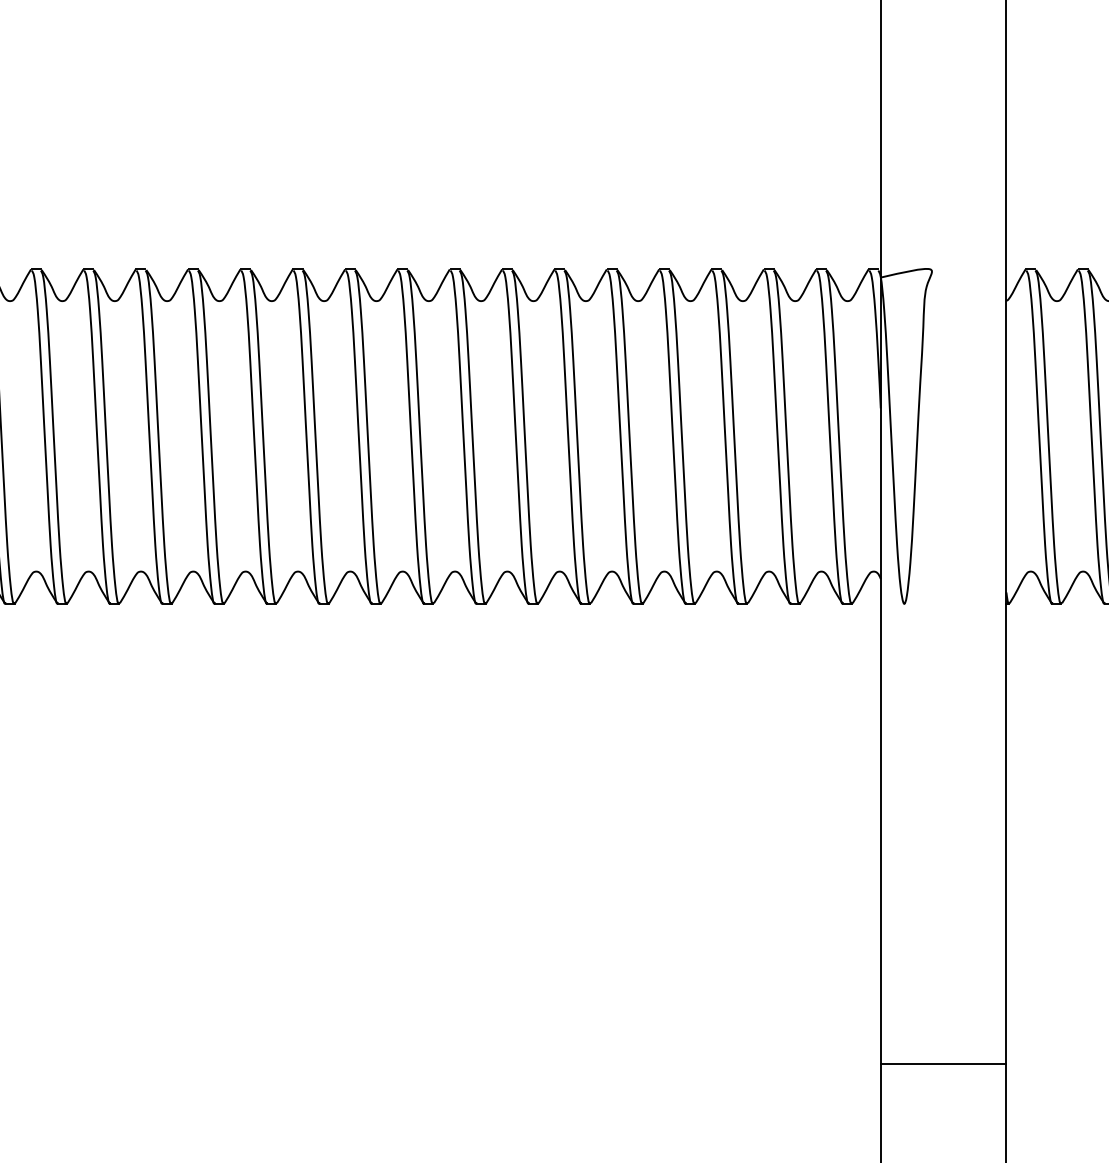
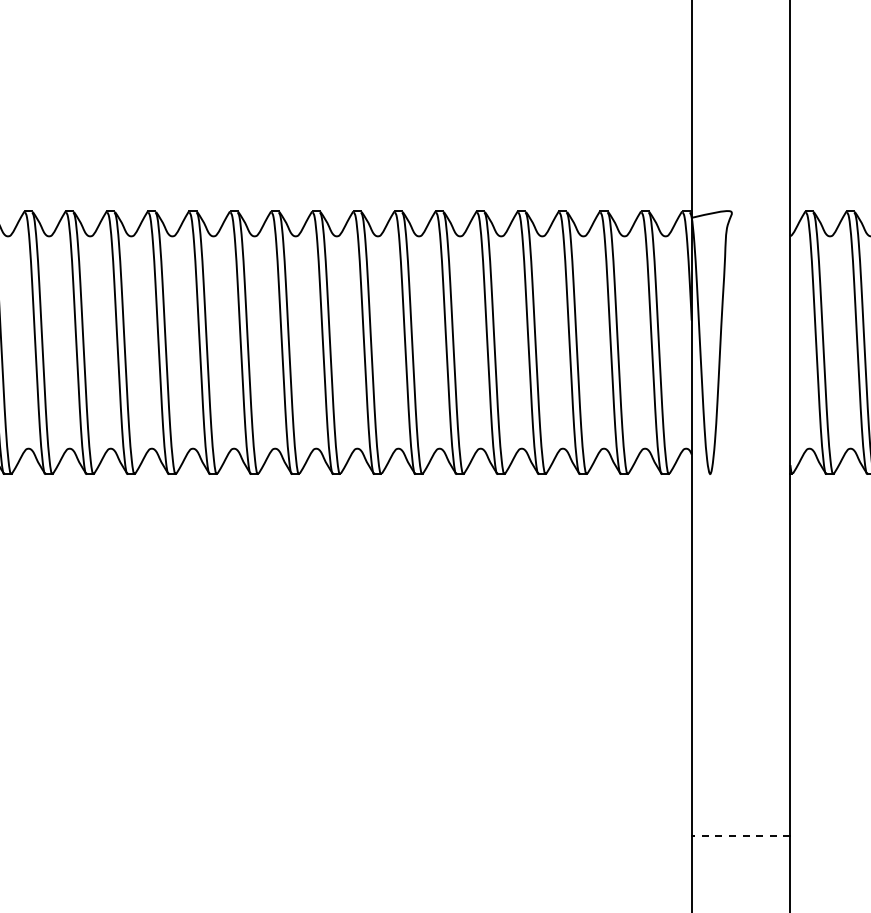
line: (942, 1064) -> (740, 835), solid -> dashed

